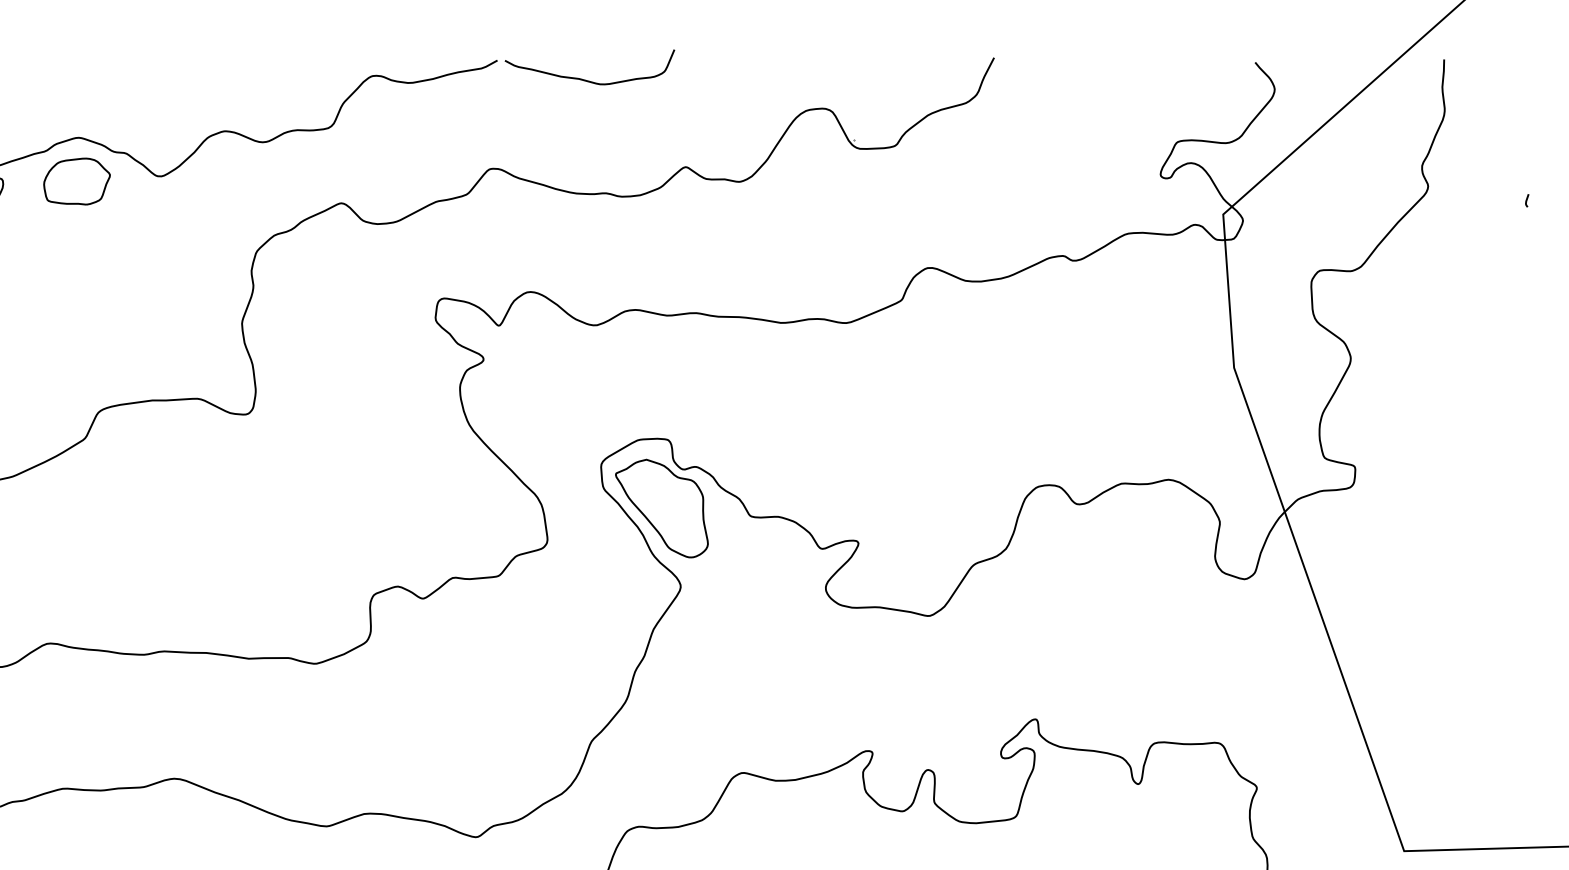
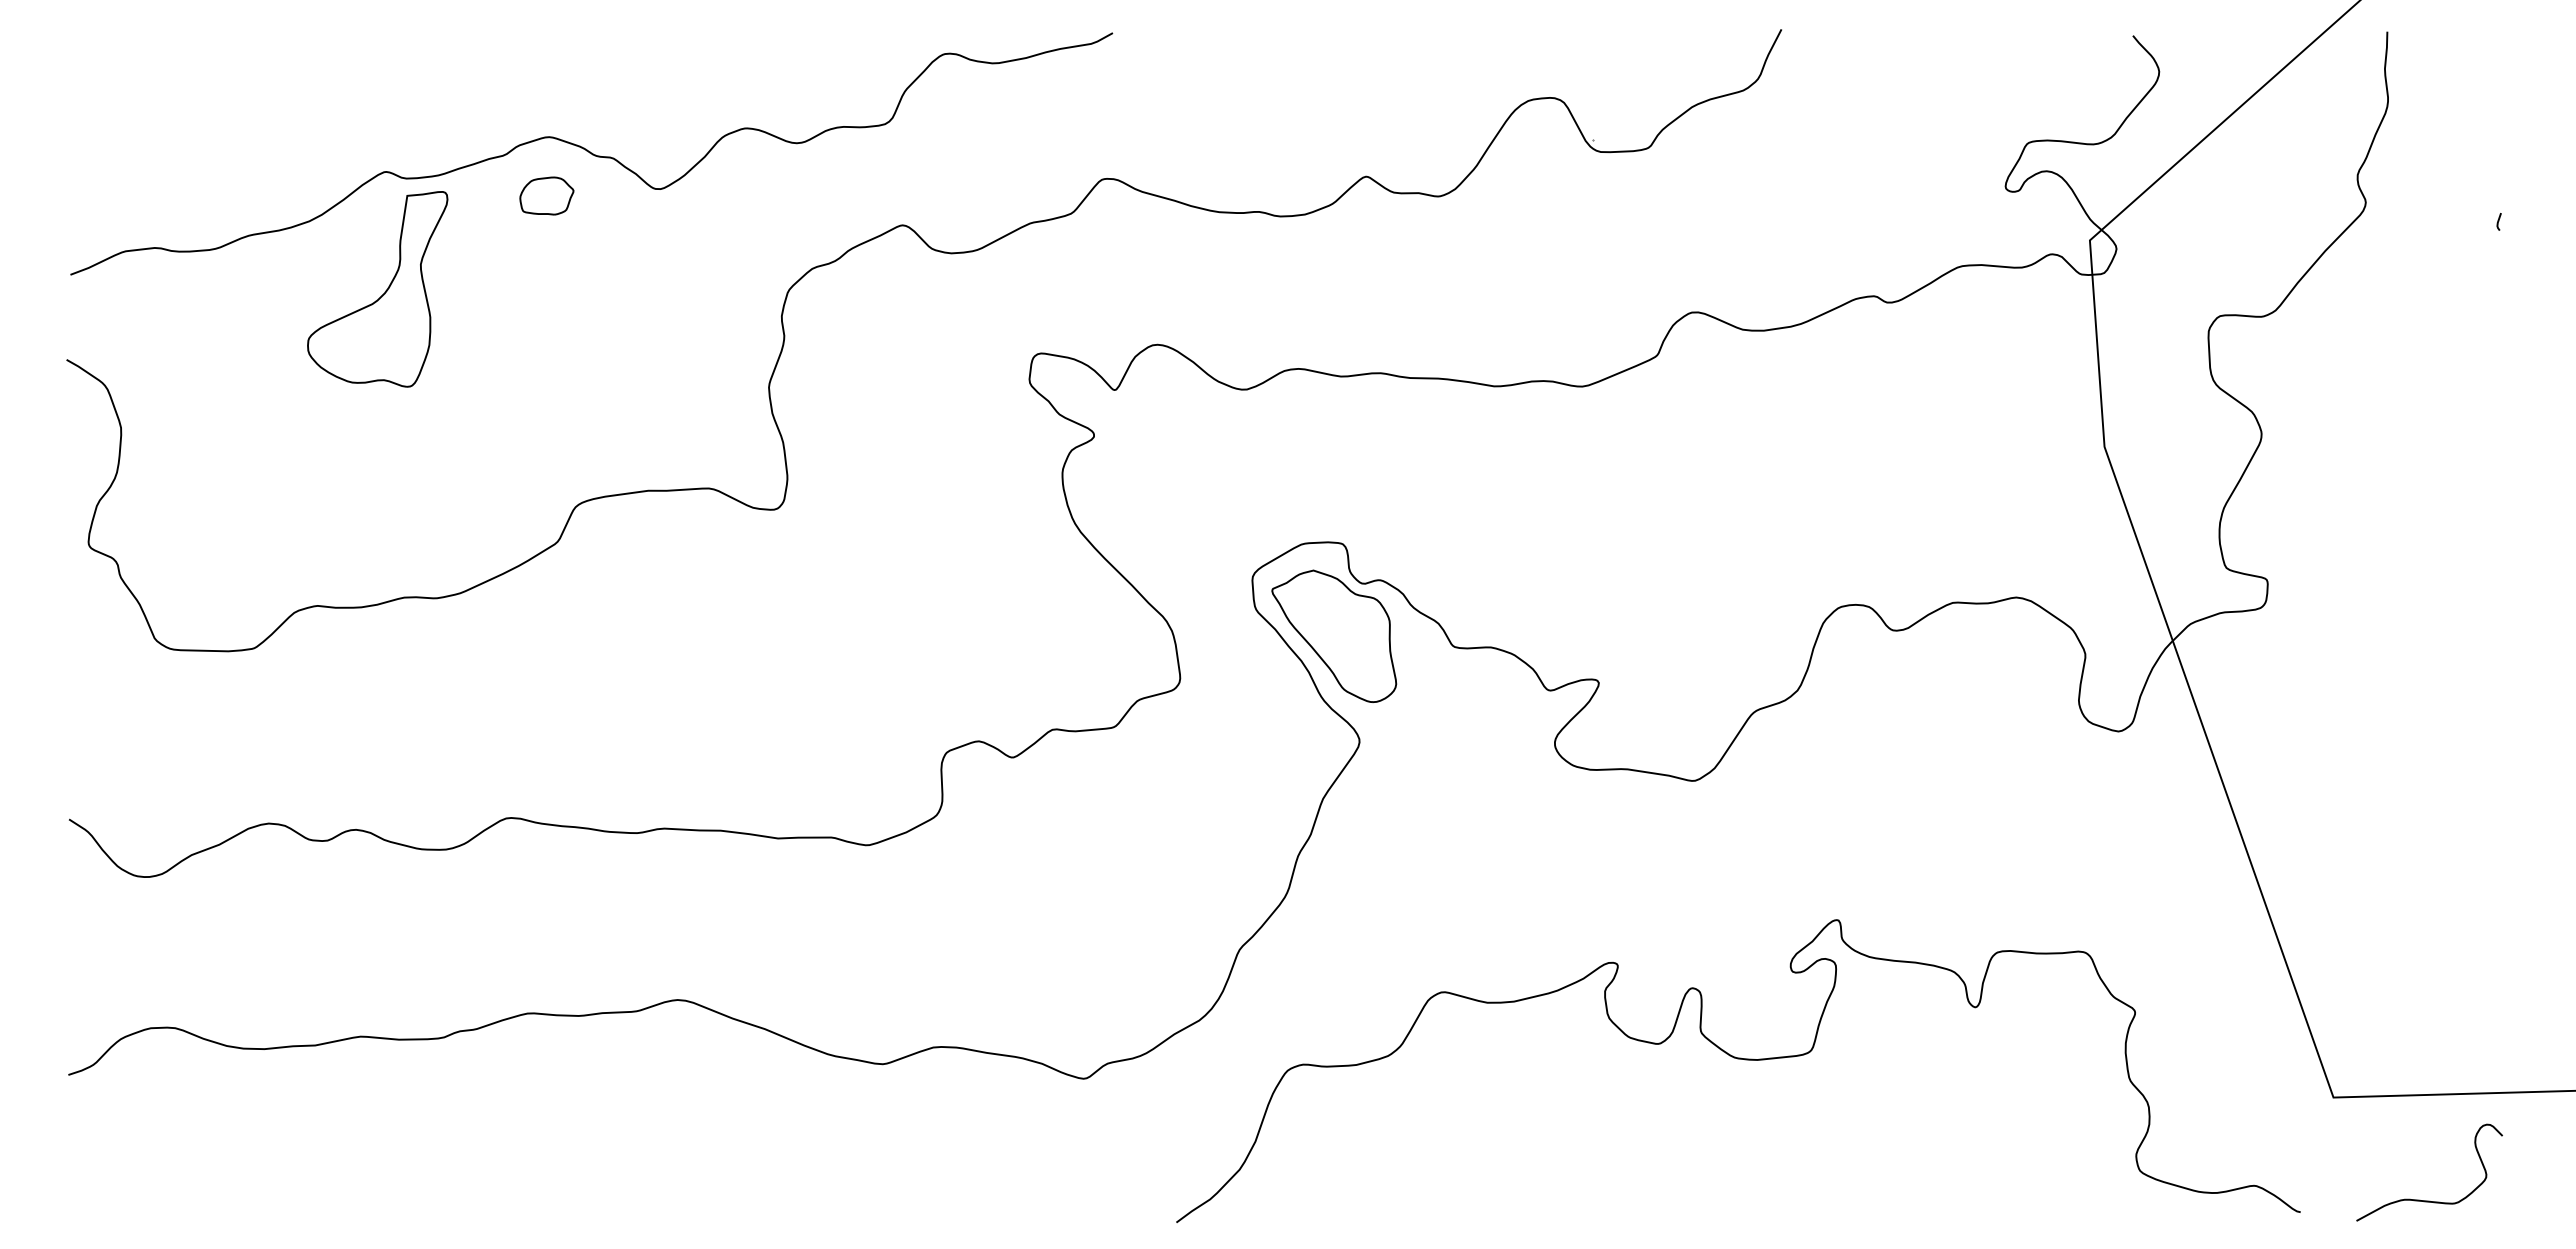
curve: (587, 80) -> (1233, 59), removed
part: (76, 181) -> (546, 195), size x0.6

